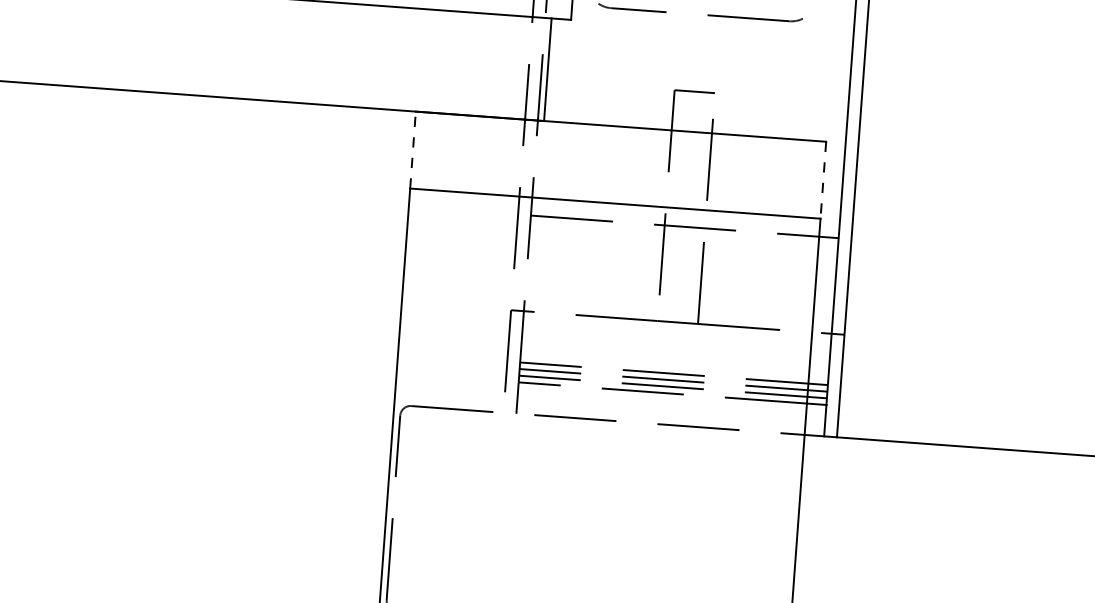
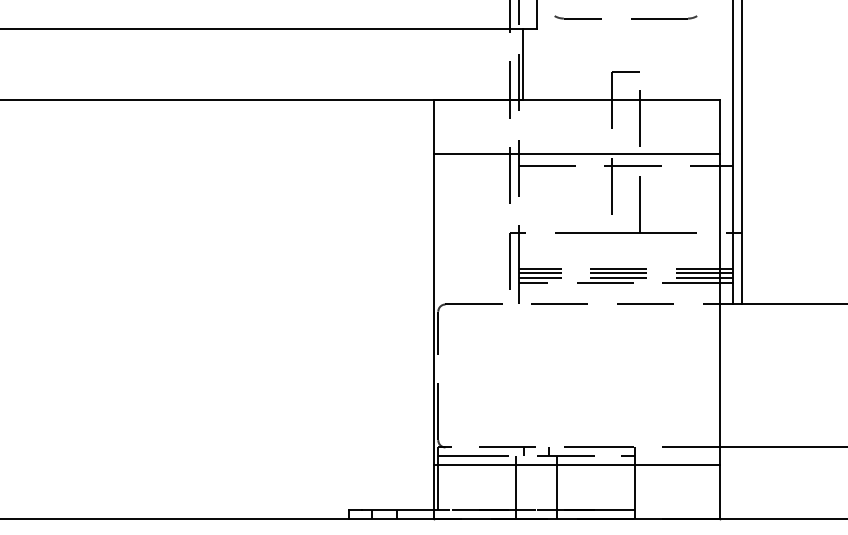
line: (412, 150) -> (433, 127), dashed -> solid
line: (823, 180) -> (719, 127), dashed -> solid

